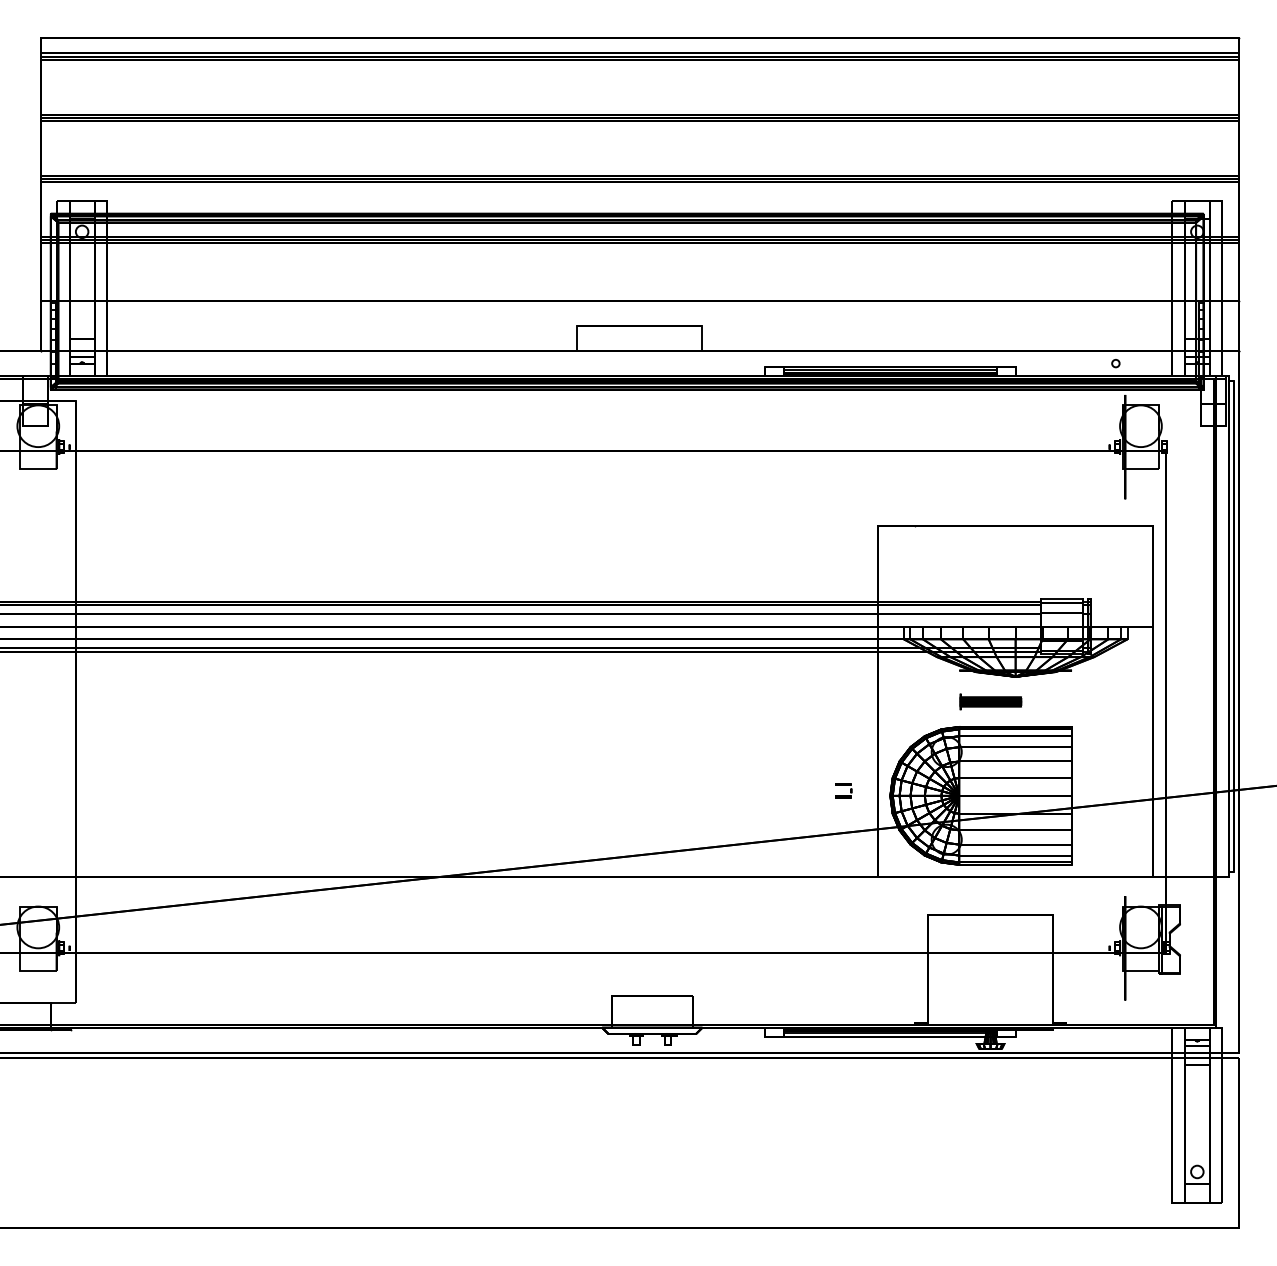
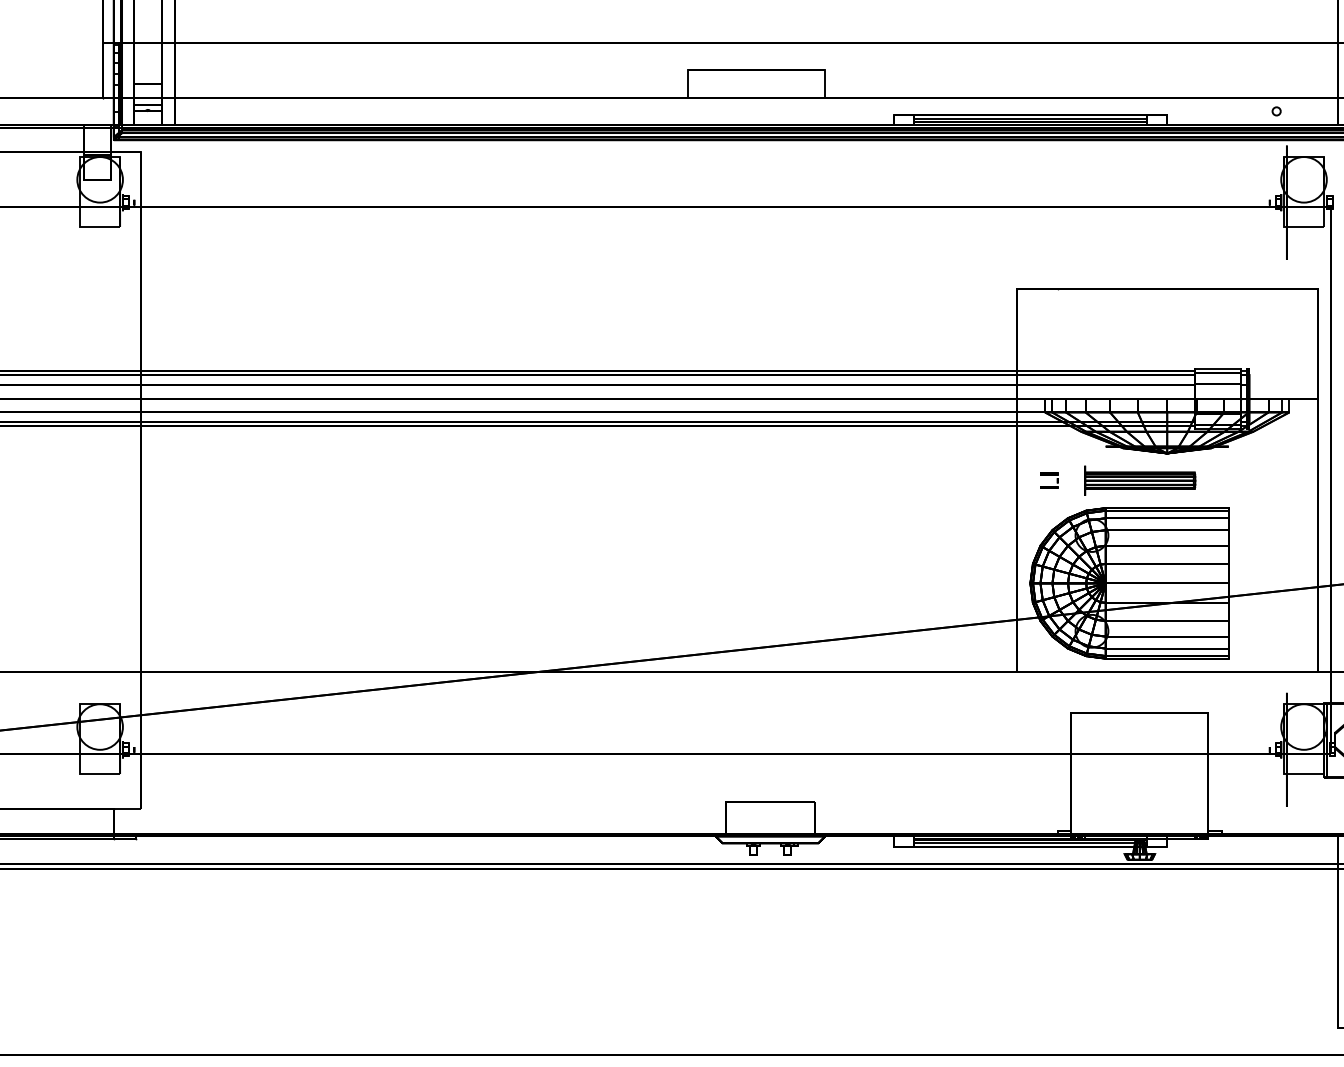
part: (990, 701) -> (1139, 480), size x1.67
part: (843, 790) -> (1049, 480), moved

